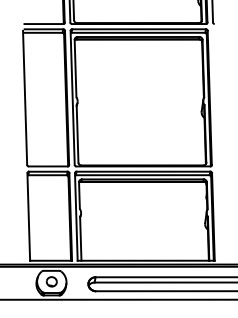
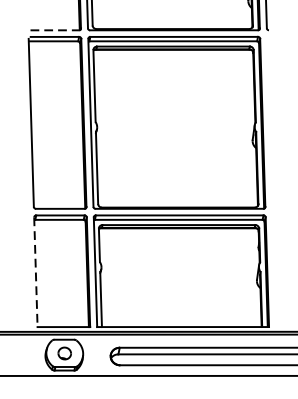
line: (44, 24) -> (55, 30), solid -> dashed
line: (28, 217) -> (35, 272), solid -> dashed

